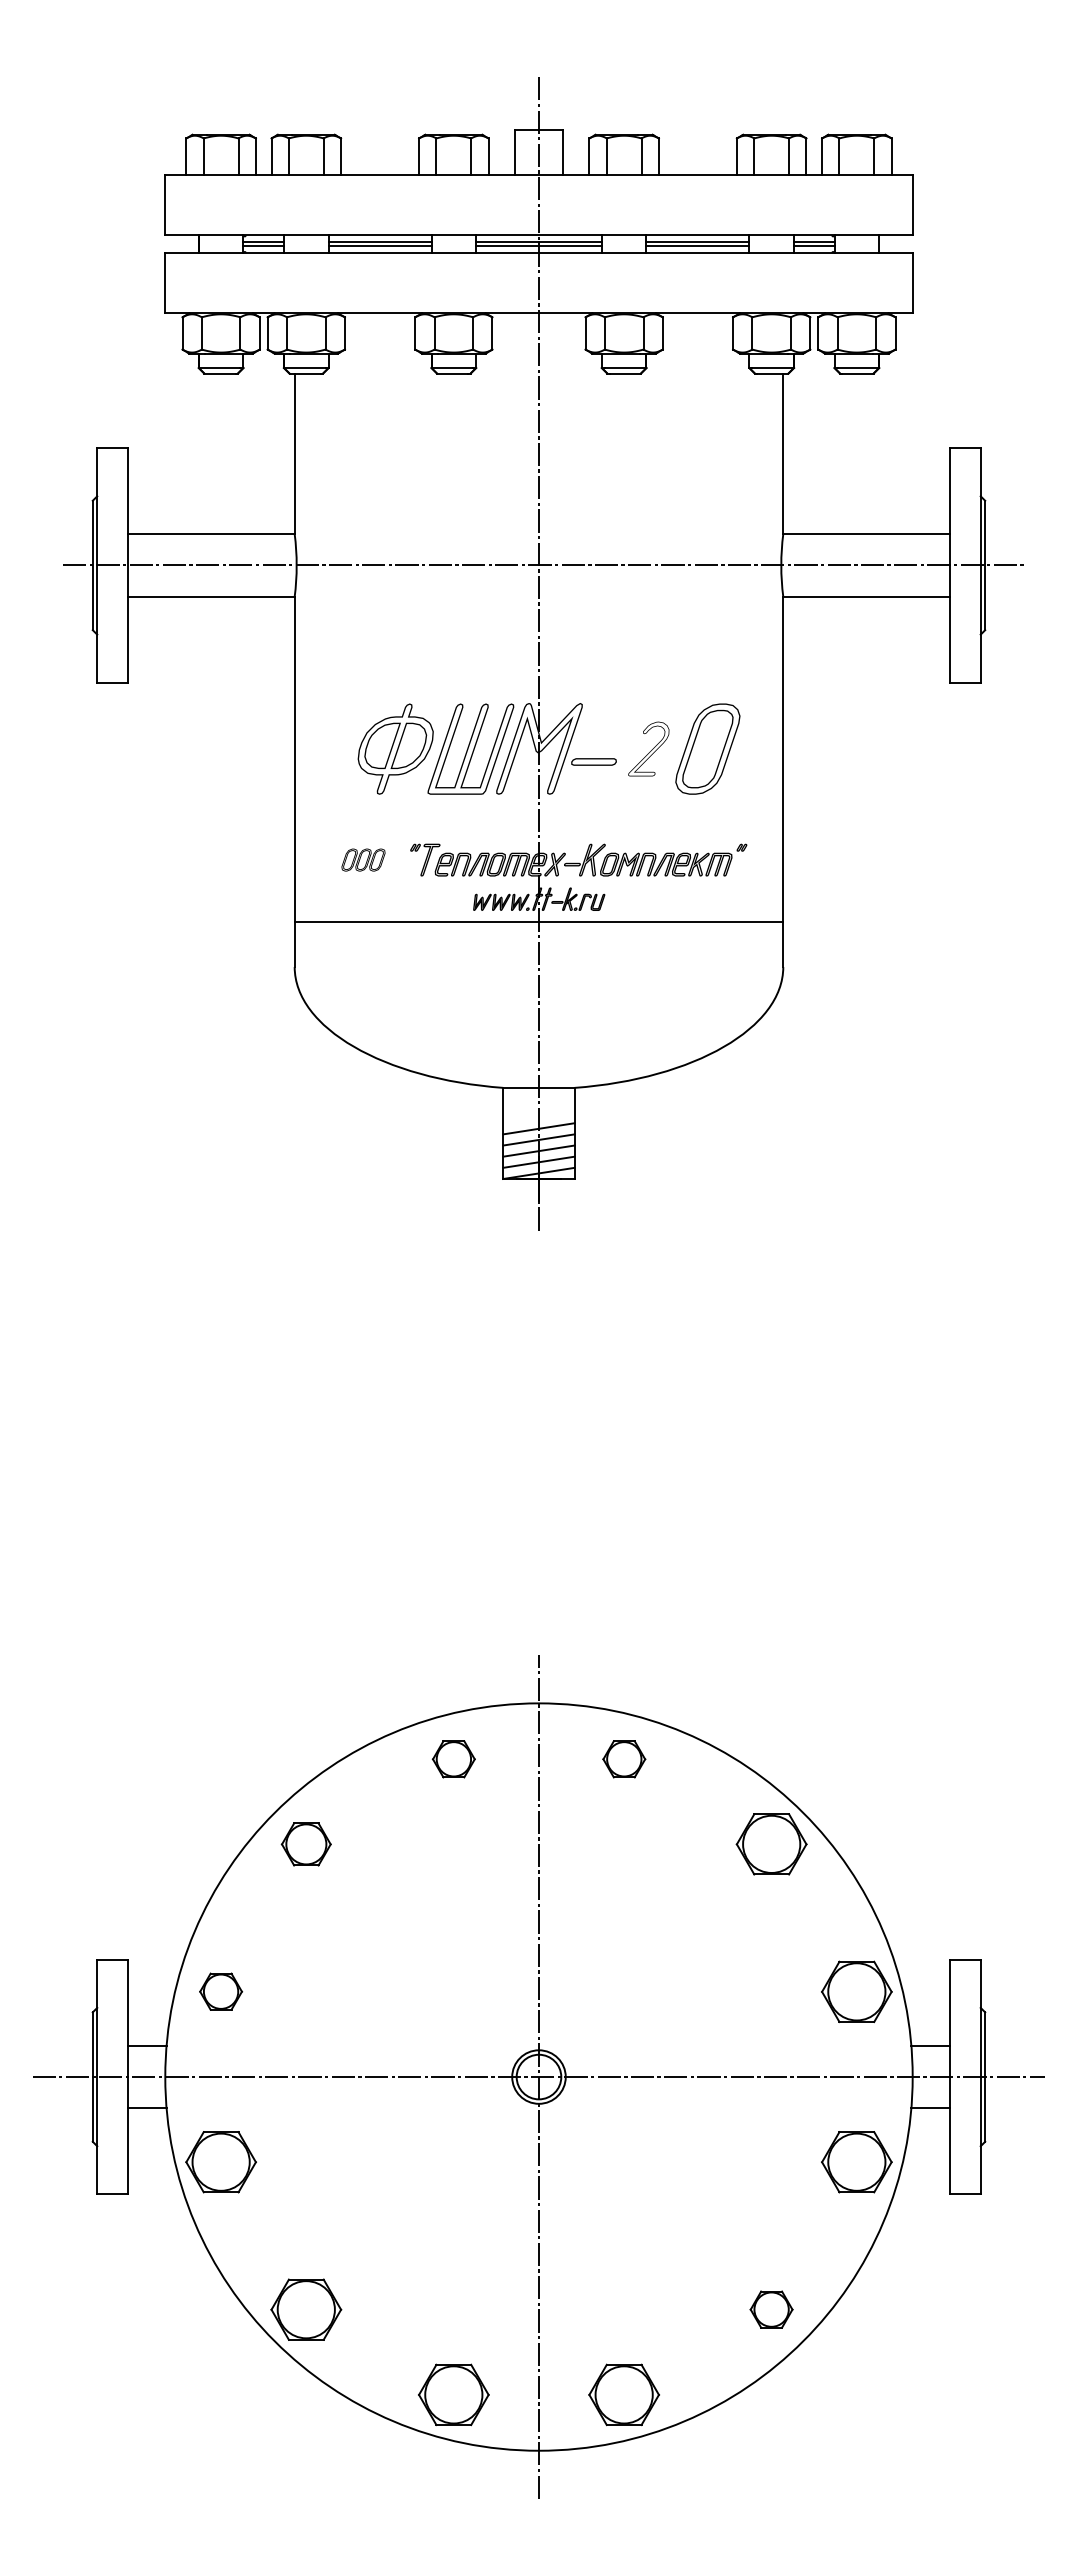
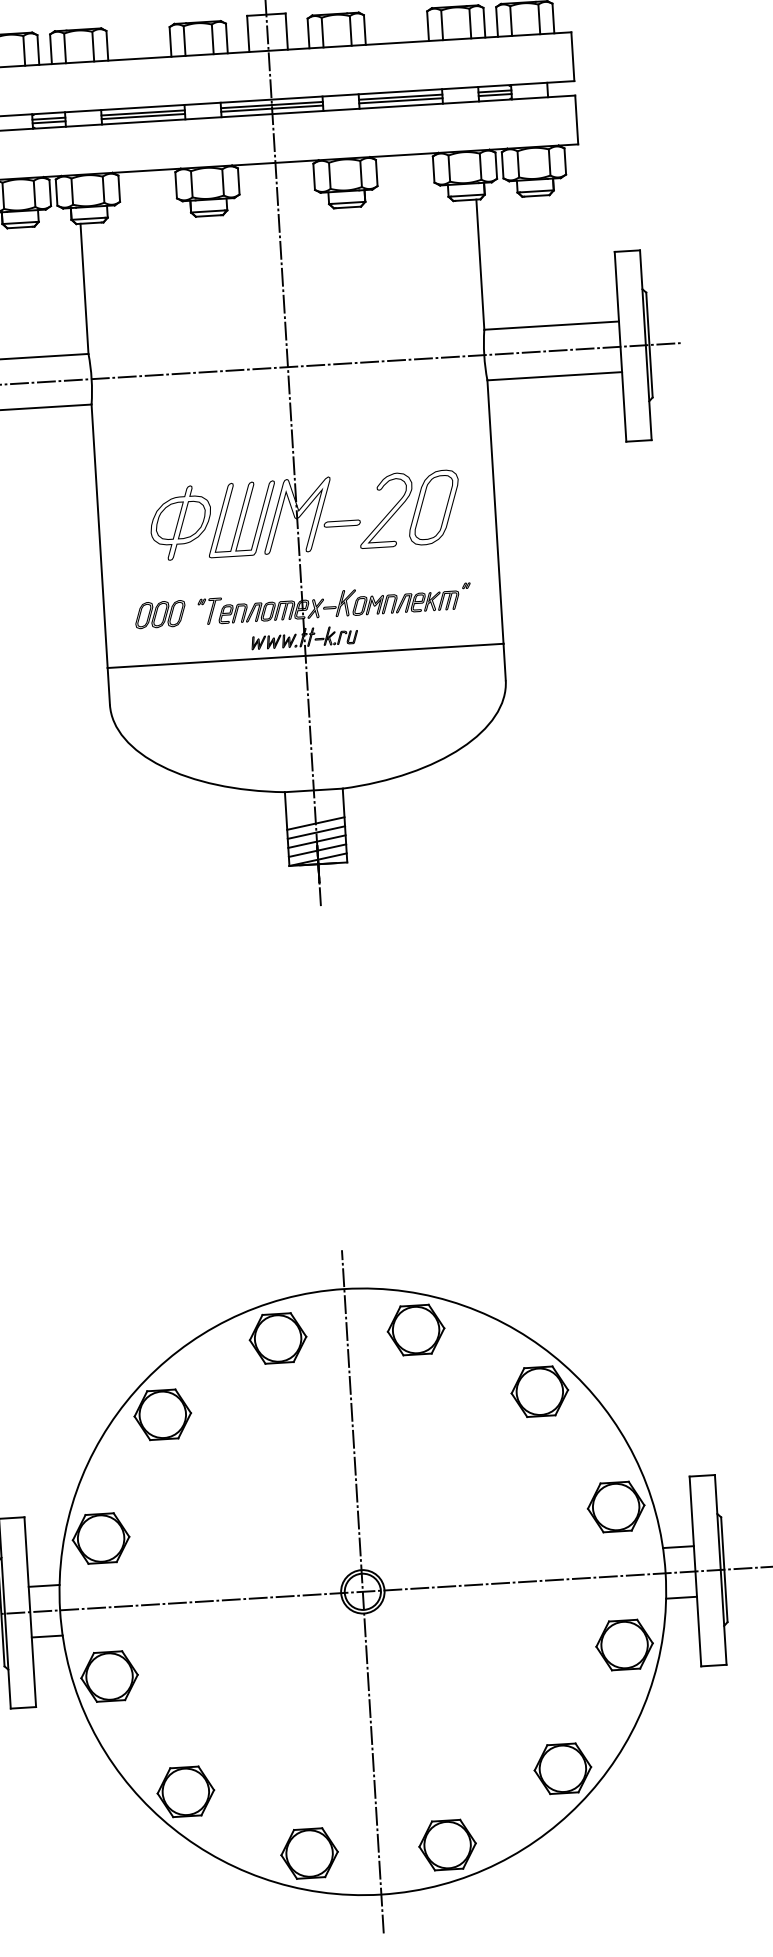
part: (648, 748) -> (385, 510), size x1.67
part: (363, 859) -> (160, 614), size x1.43
part: (453, 1759) -> (277, 1338), size x1.67
part: (624, 1759) -> (416, 1330), size x1.67
part: (306, 1844) -> (162, 1414), size x1.43
part: (220, 1991) -> (100, 1538), size x1.67
part: (771, 2309) -> (562, 1768), size x1.67

